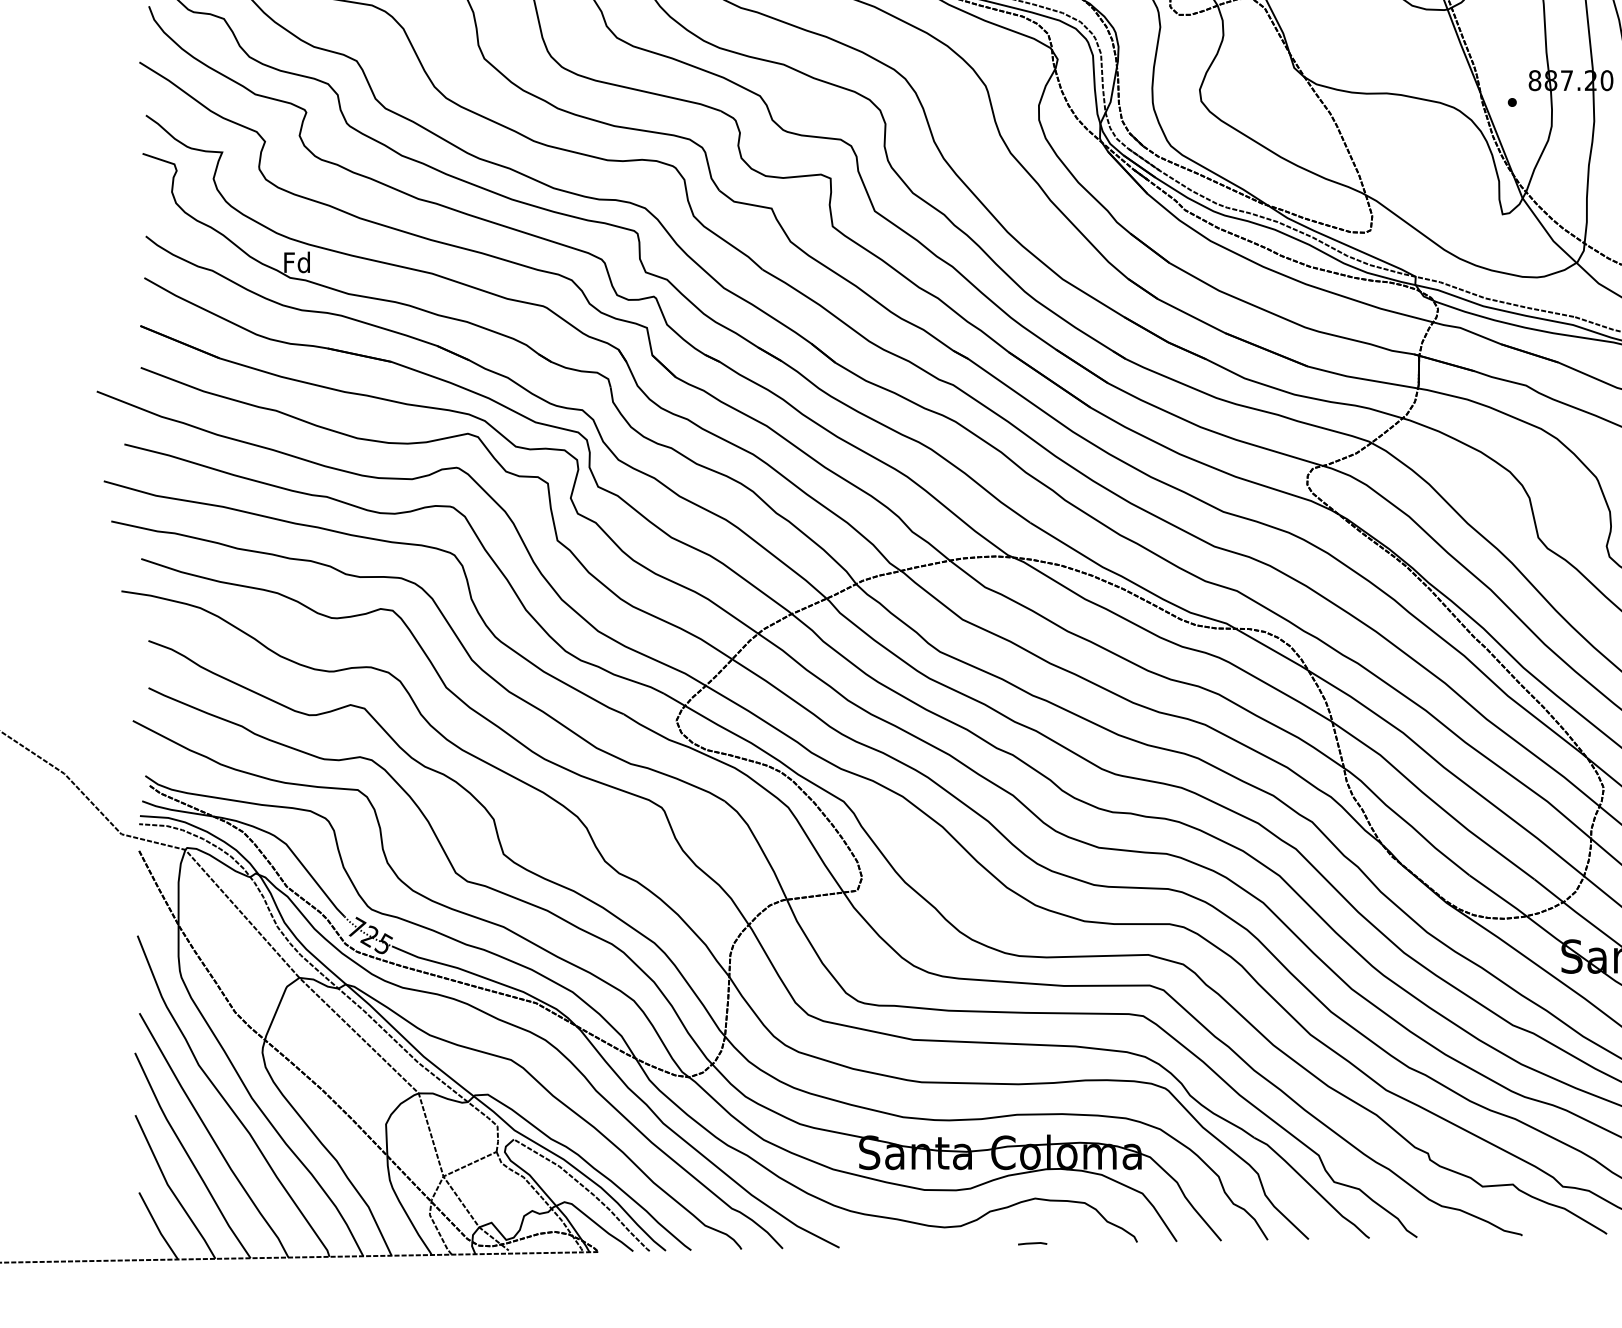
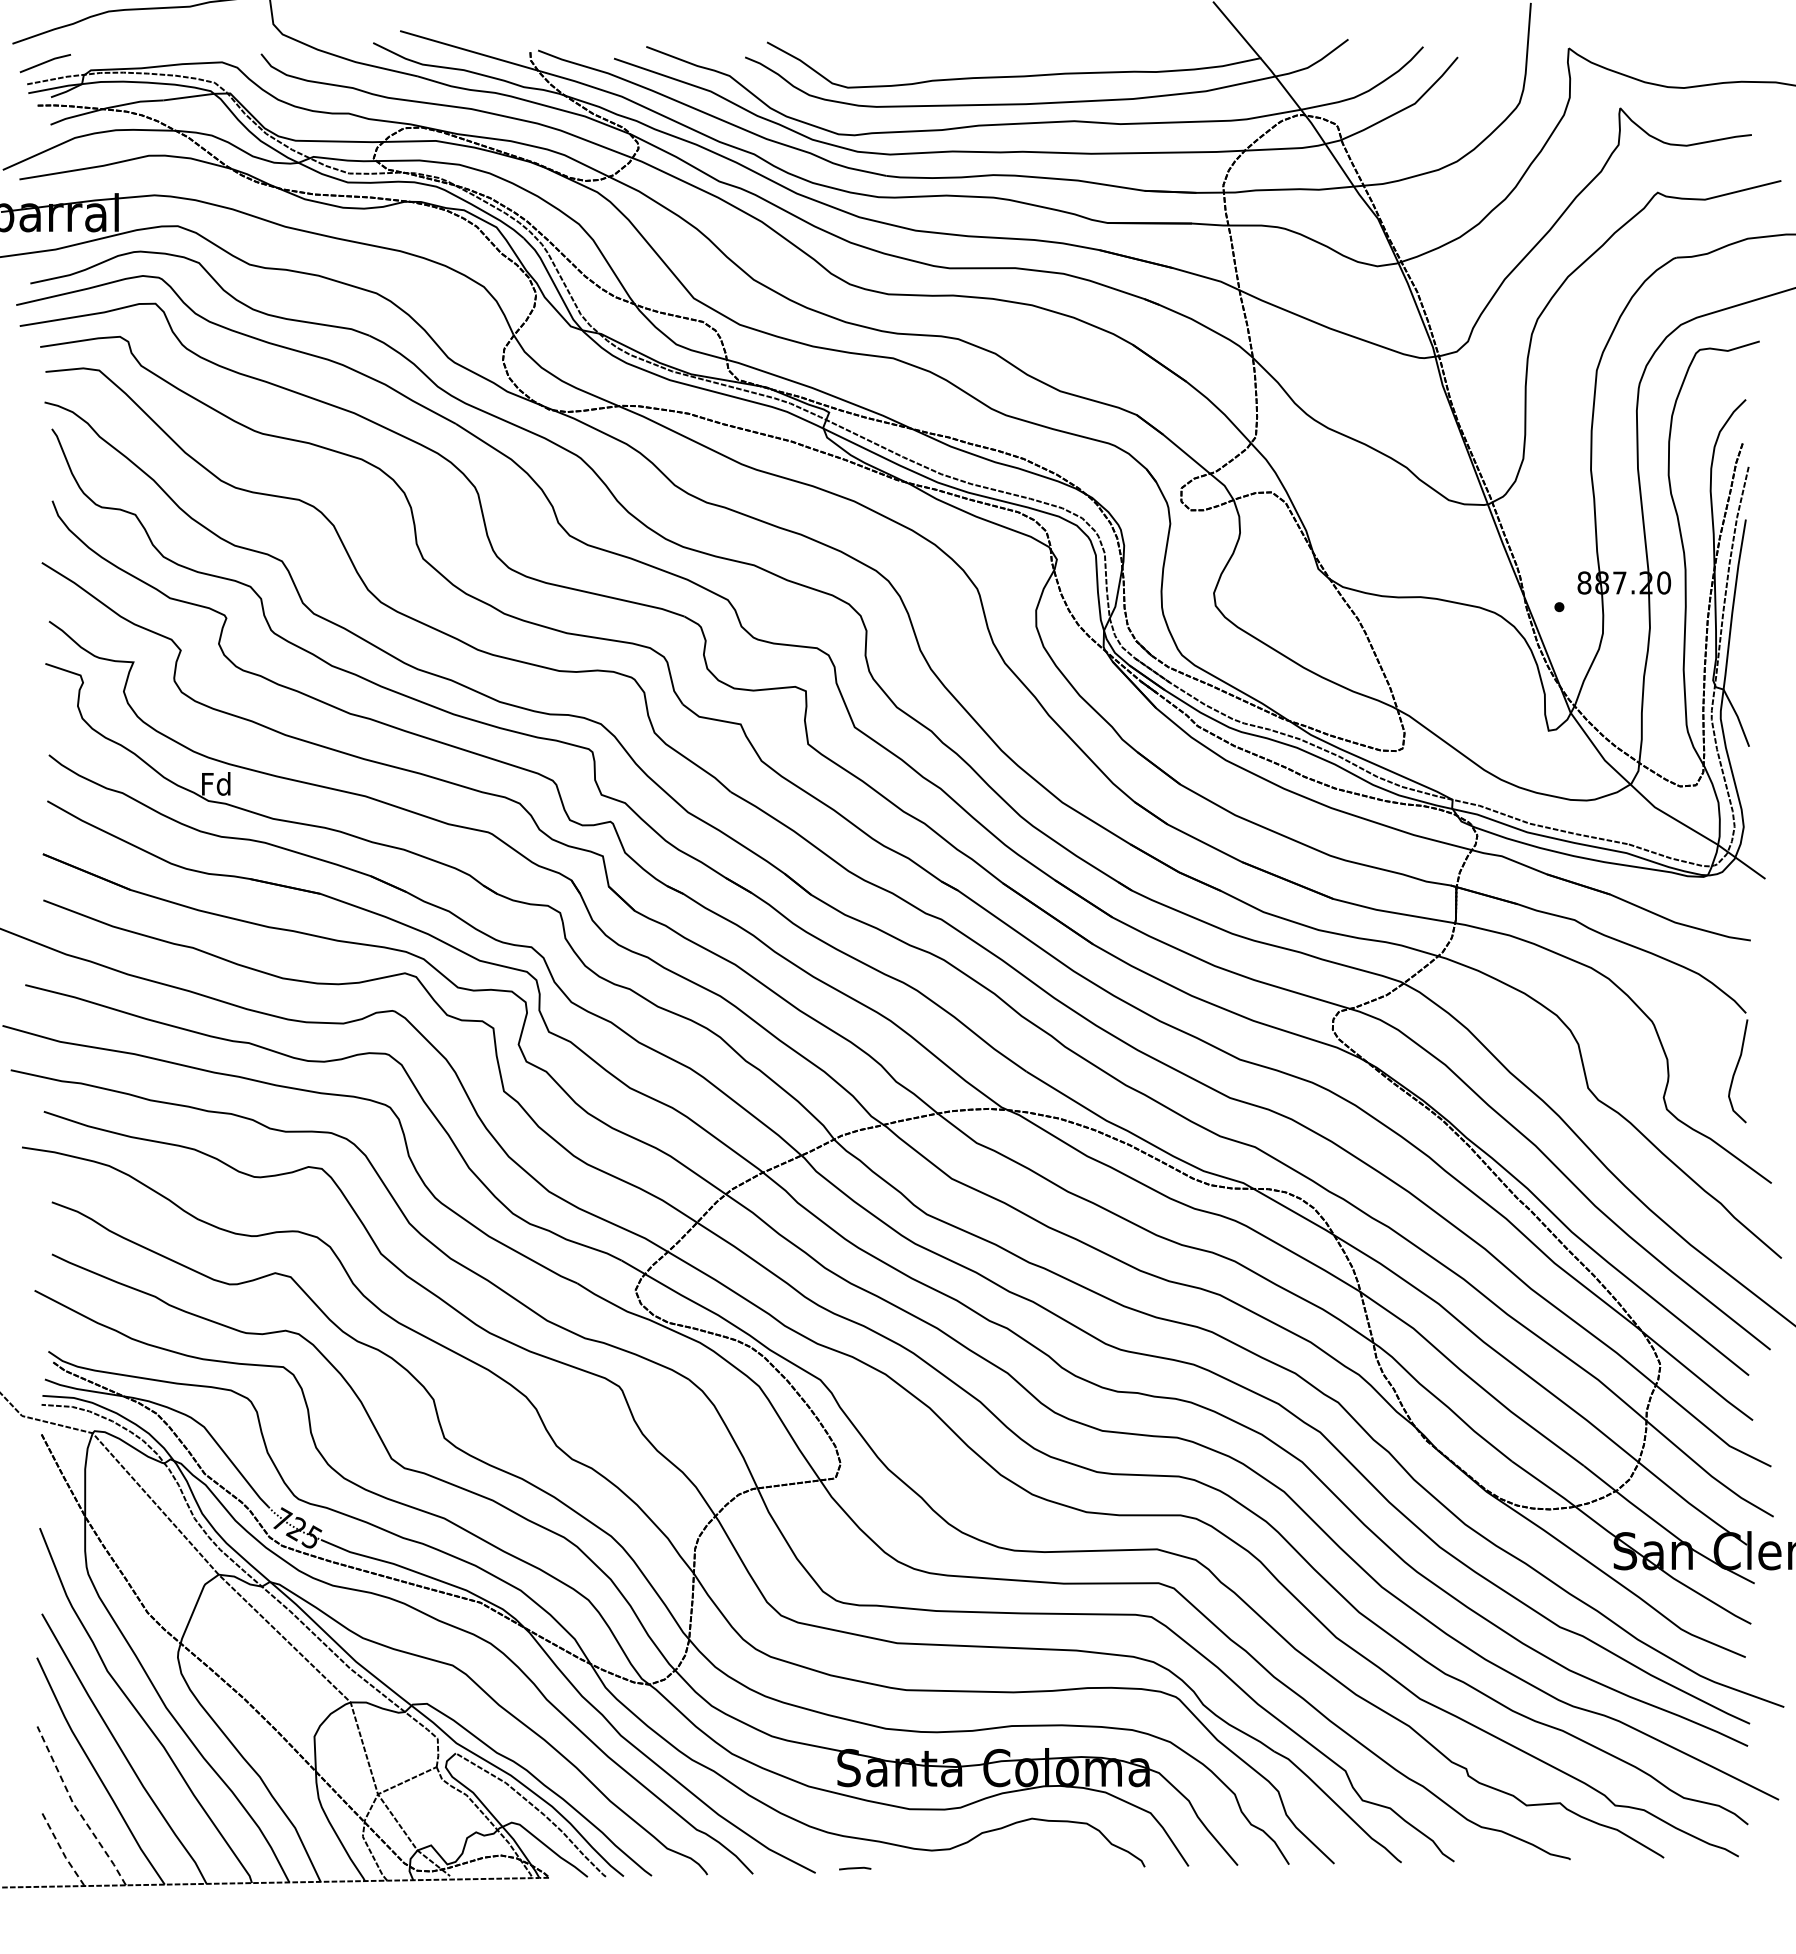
line: (170, 1190) -> (76, 1809), solid -> dashed
line: (158, 1227) -> (62, 1850), solid -> dashed
line: (1032, 1243) -> (855, 1868), moved

